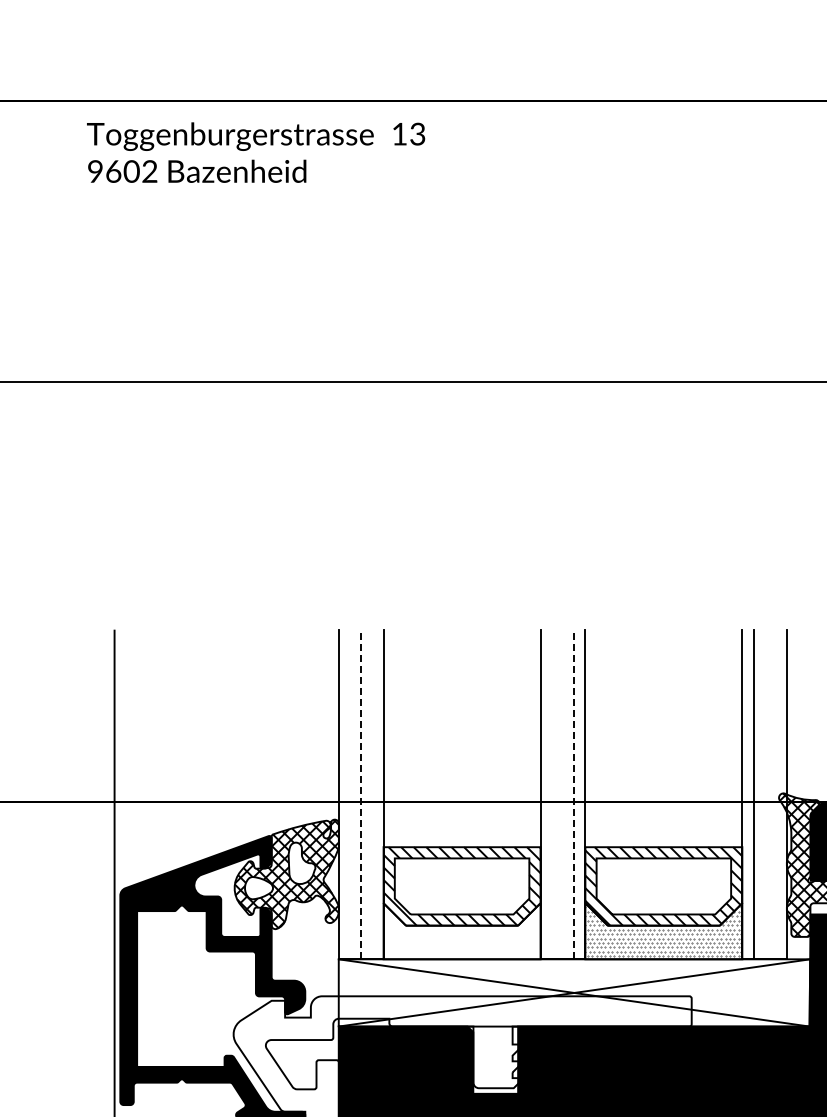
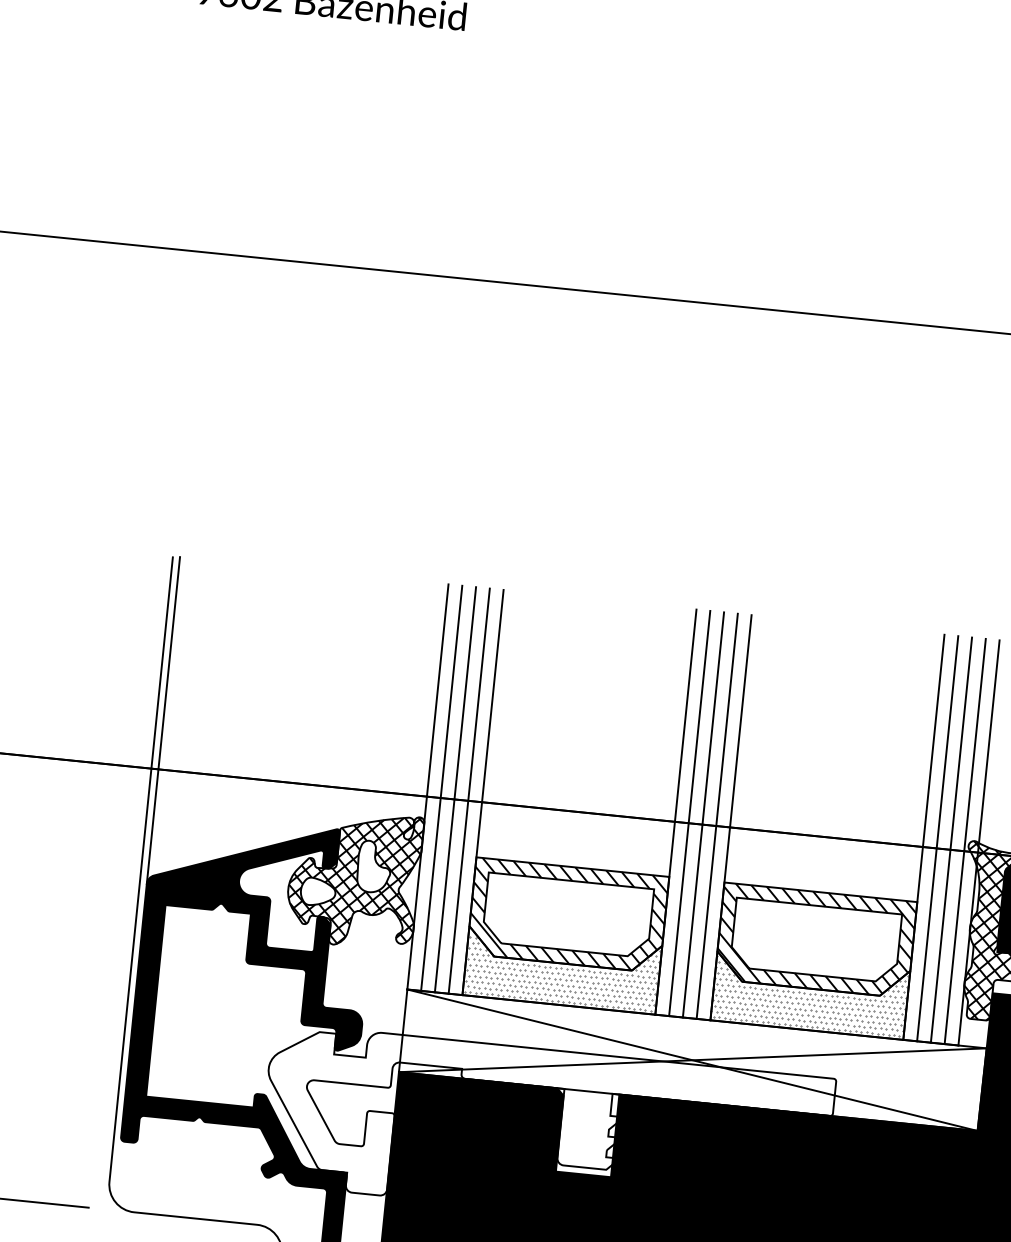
line: (120, 762) -> (163, 720), added
line: (349, 794) -> (441, 788), added
line: (361, 794) -> (455, 789), dashed -> solid
line: (372, 794) -> (469, 791), added
line: (551, 794) -> (689, 813), added
line: (562, 794) -> (702, 814), added
line: (574, 794) -> (717, 816), dashed -> solid
line: (764, 794) -> (951, 840), added
line: (775, 794) -> (964, 841), added
hatch: (461, 931) -> (561, 970), added

